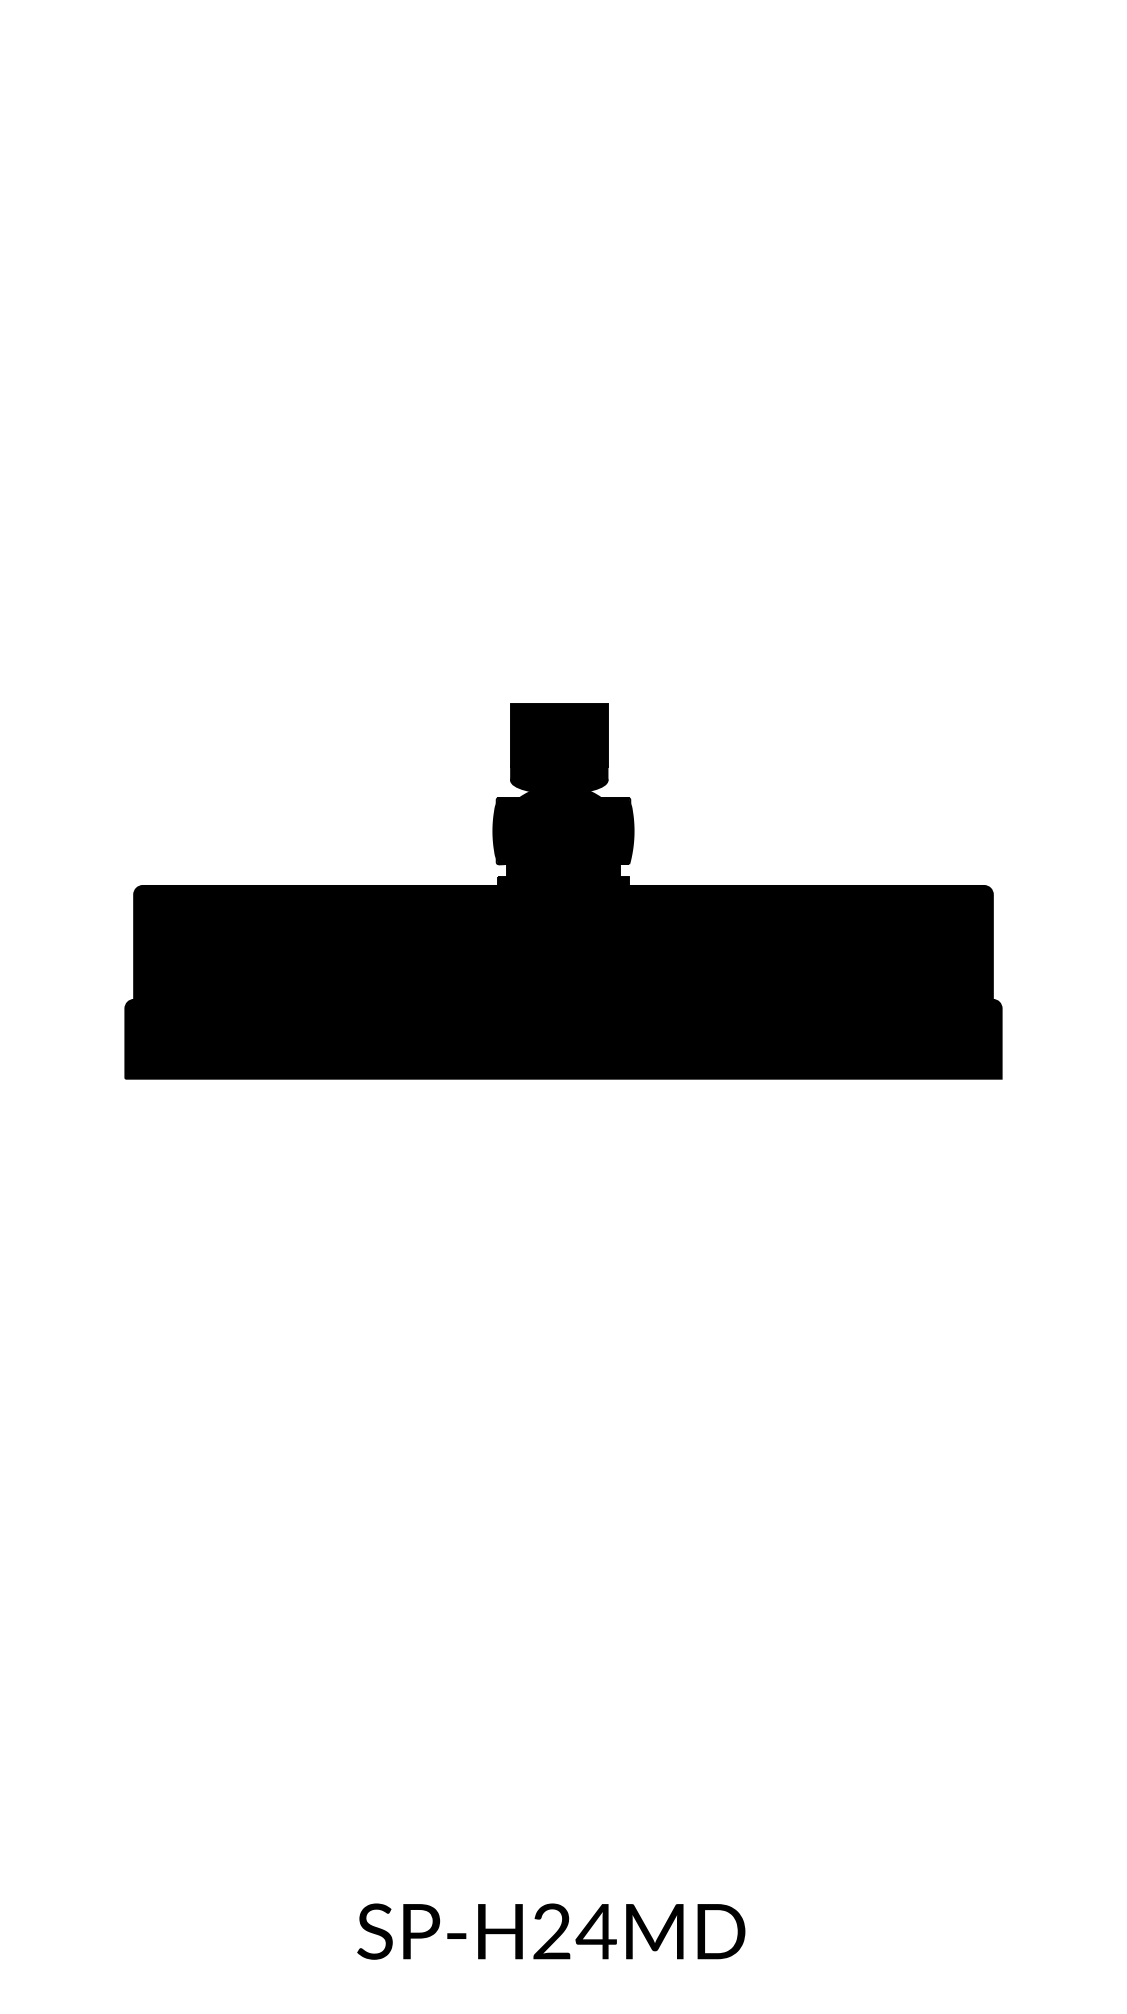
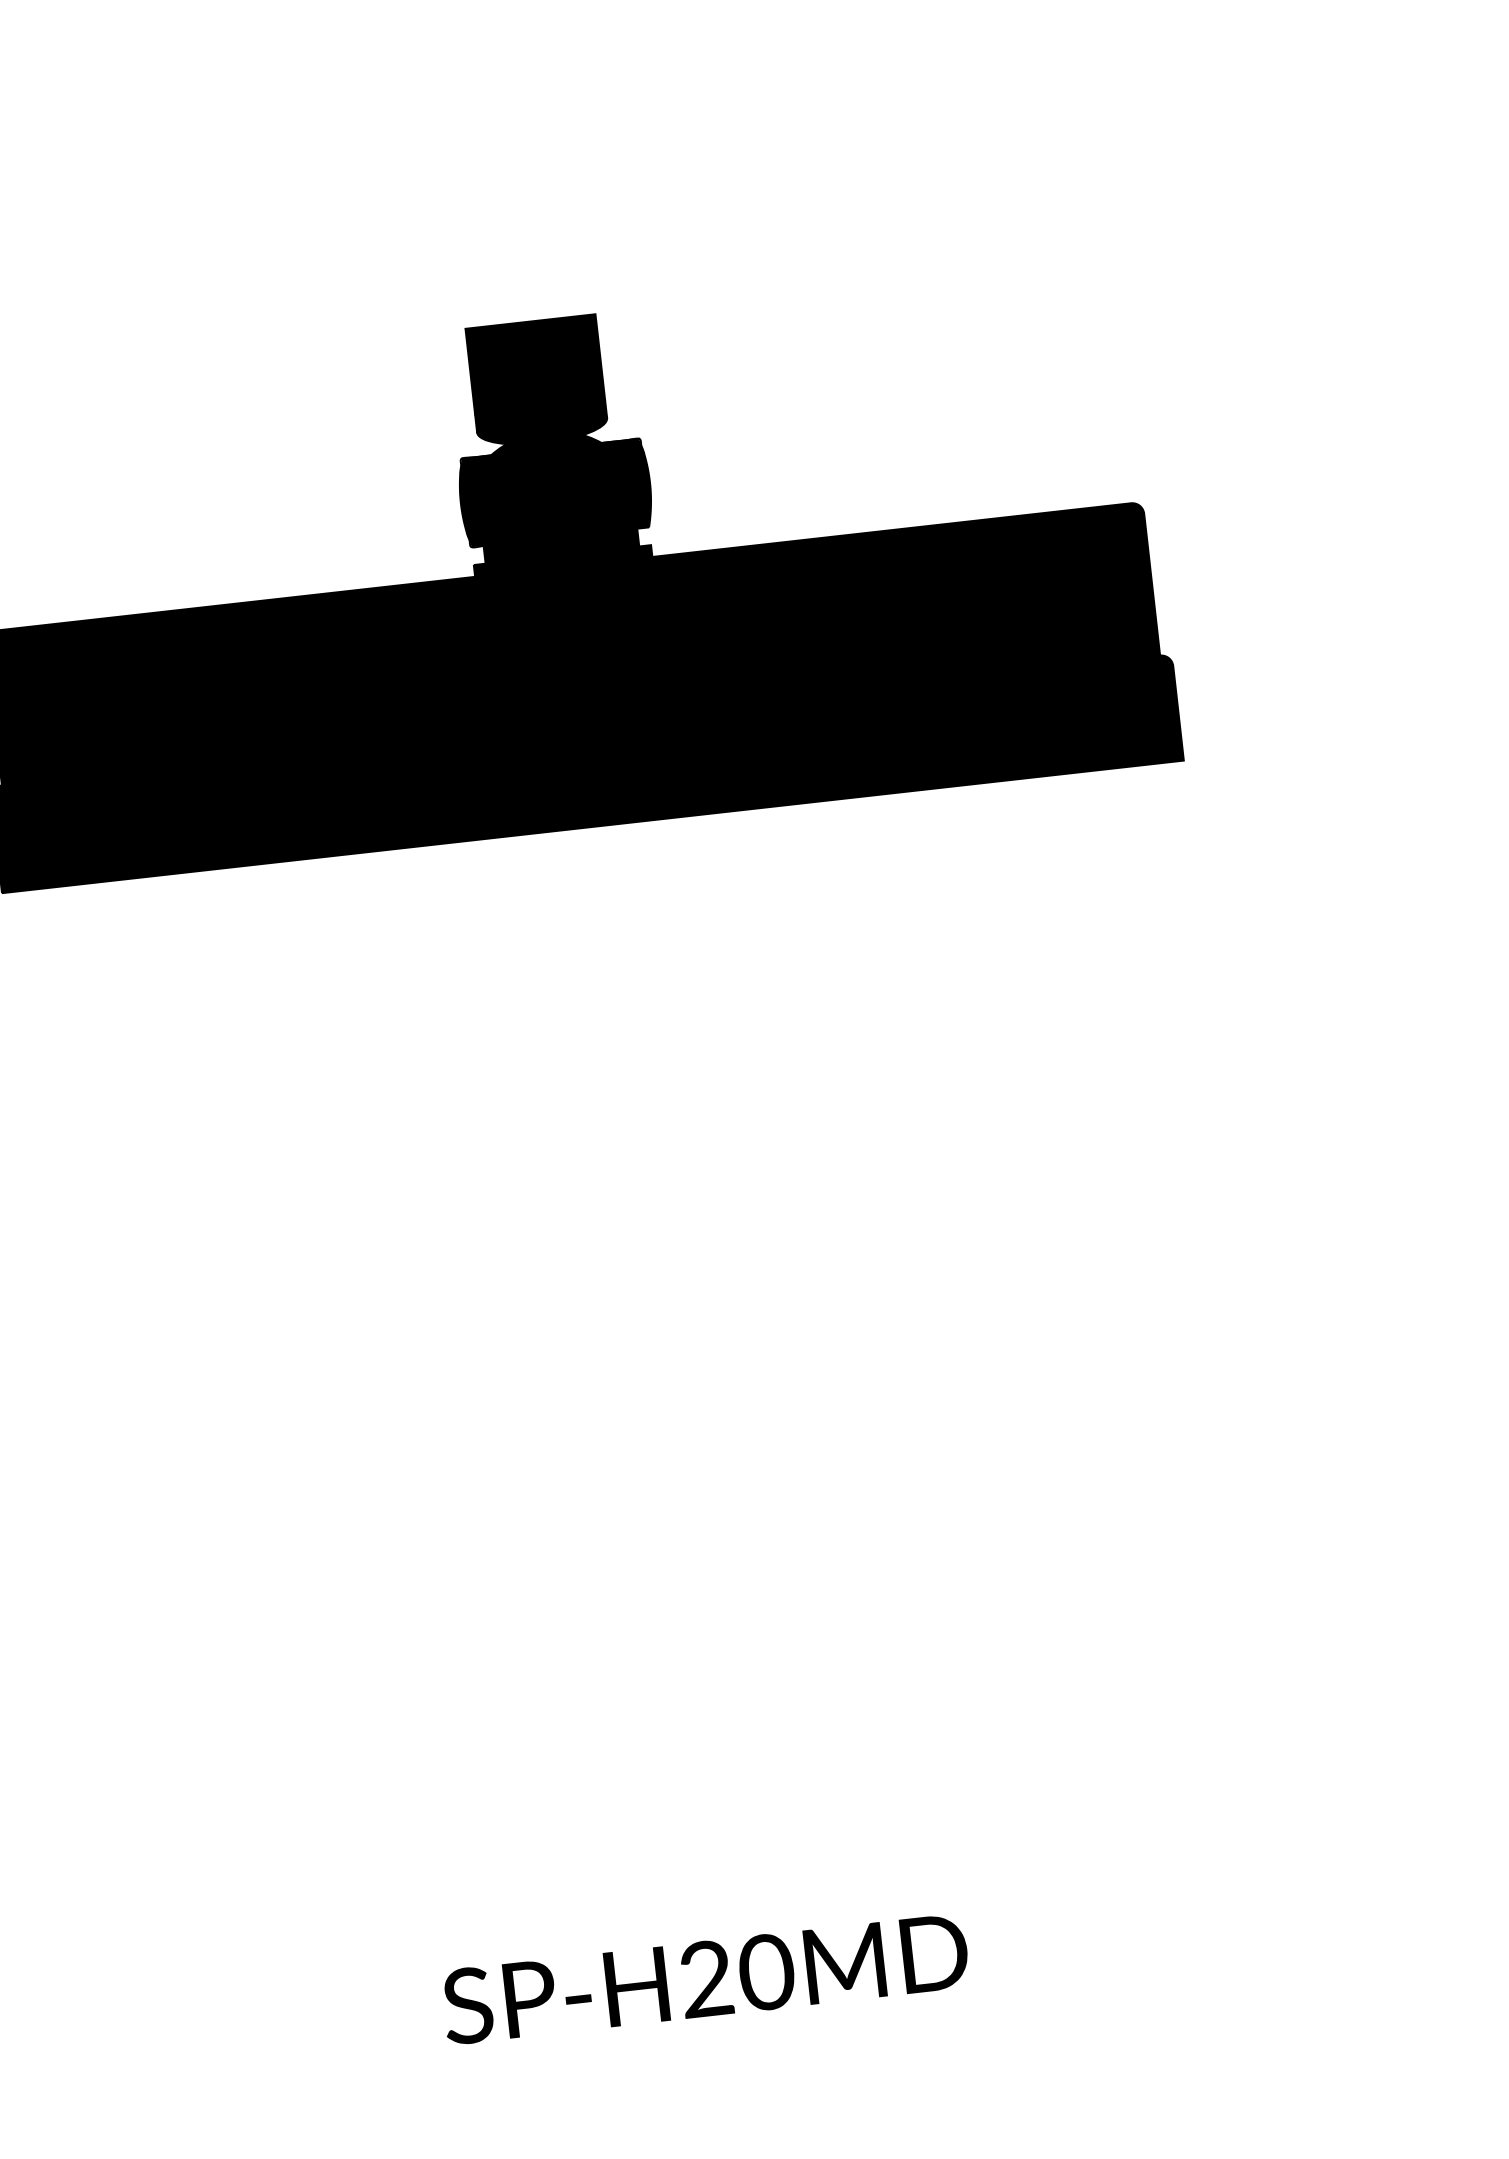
text: (595, 1931) -> (765, 1972), SP-H24MD -> SP-H20MD

